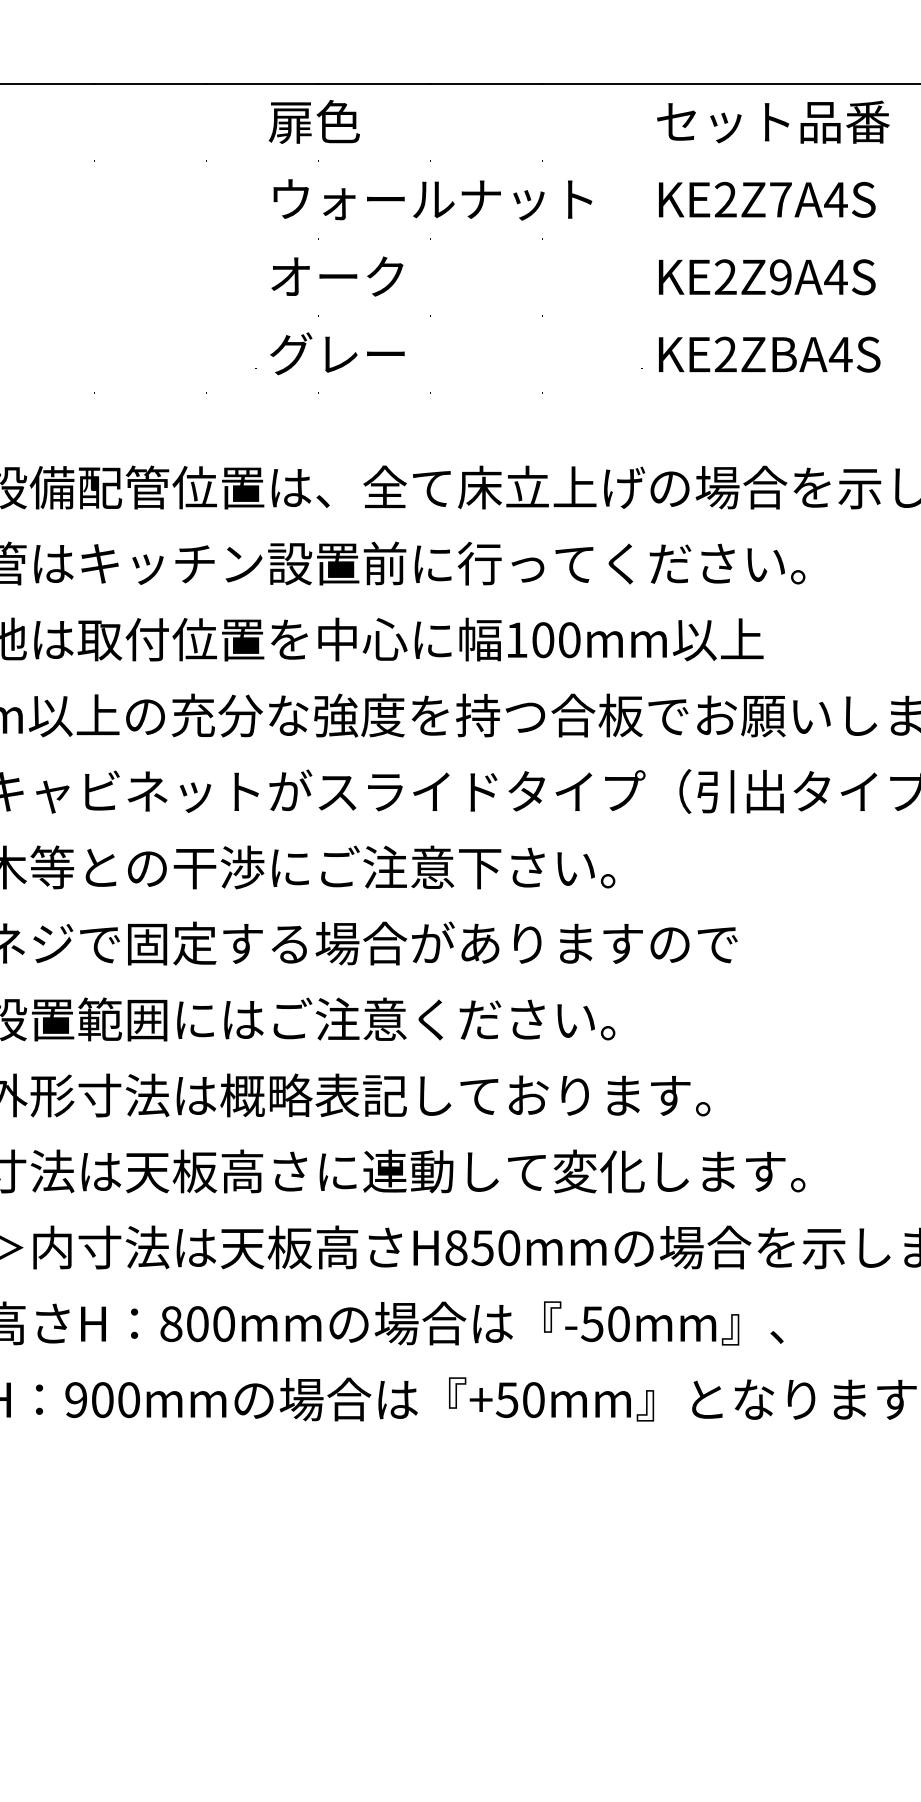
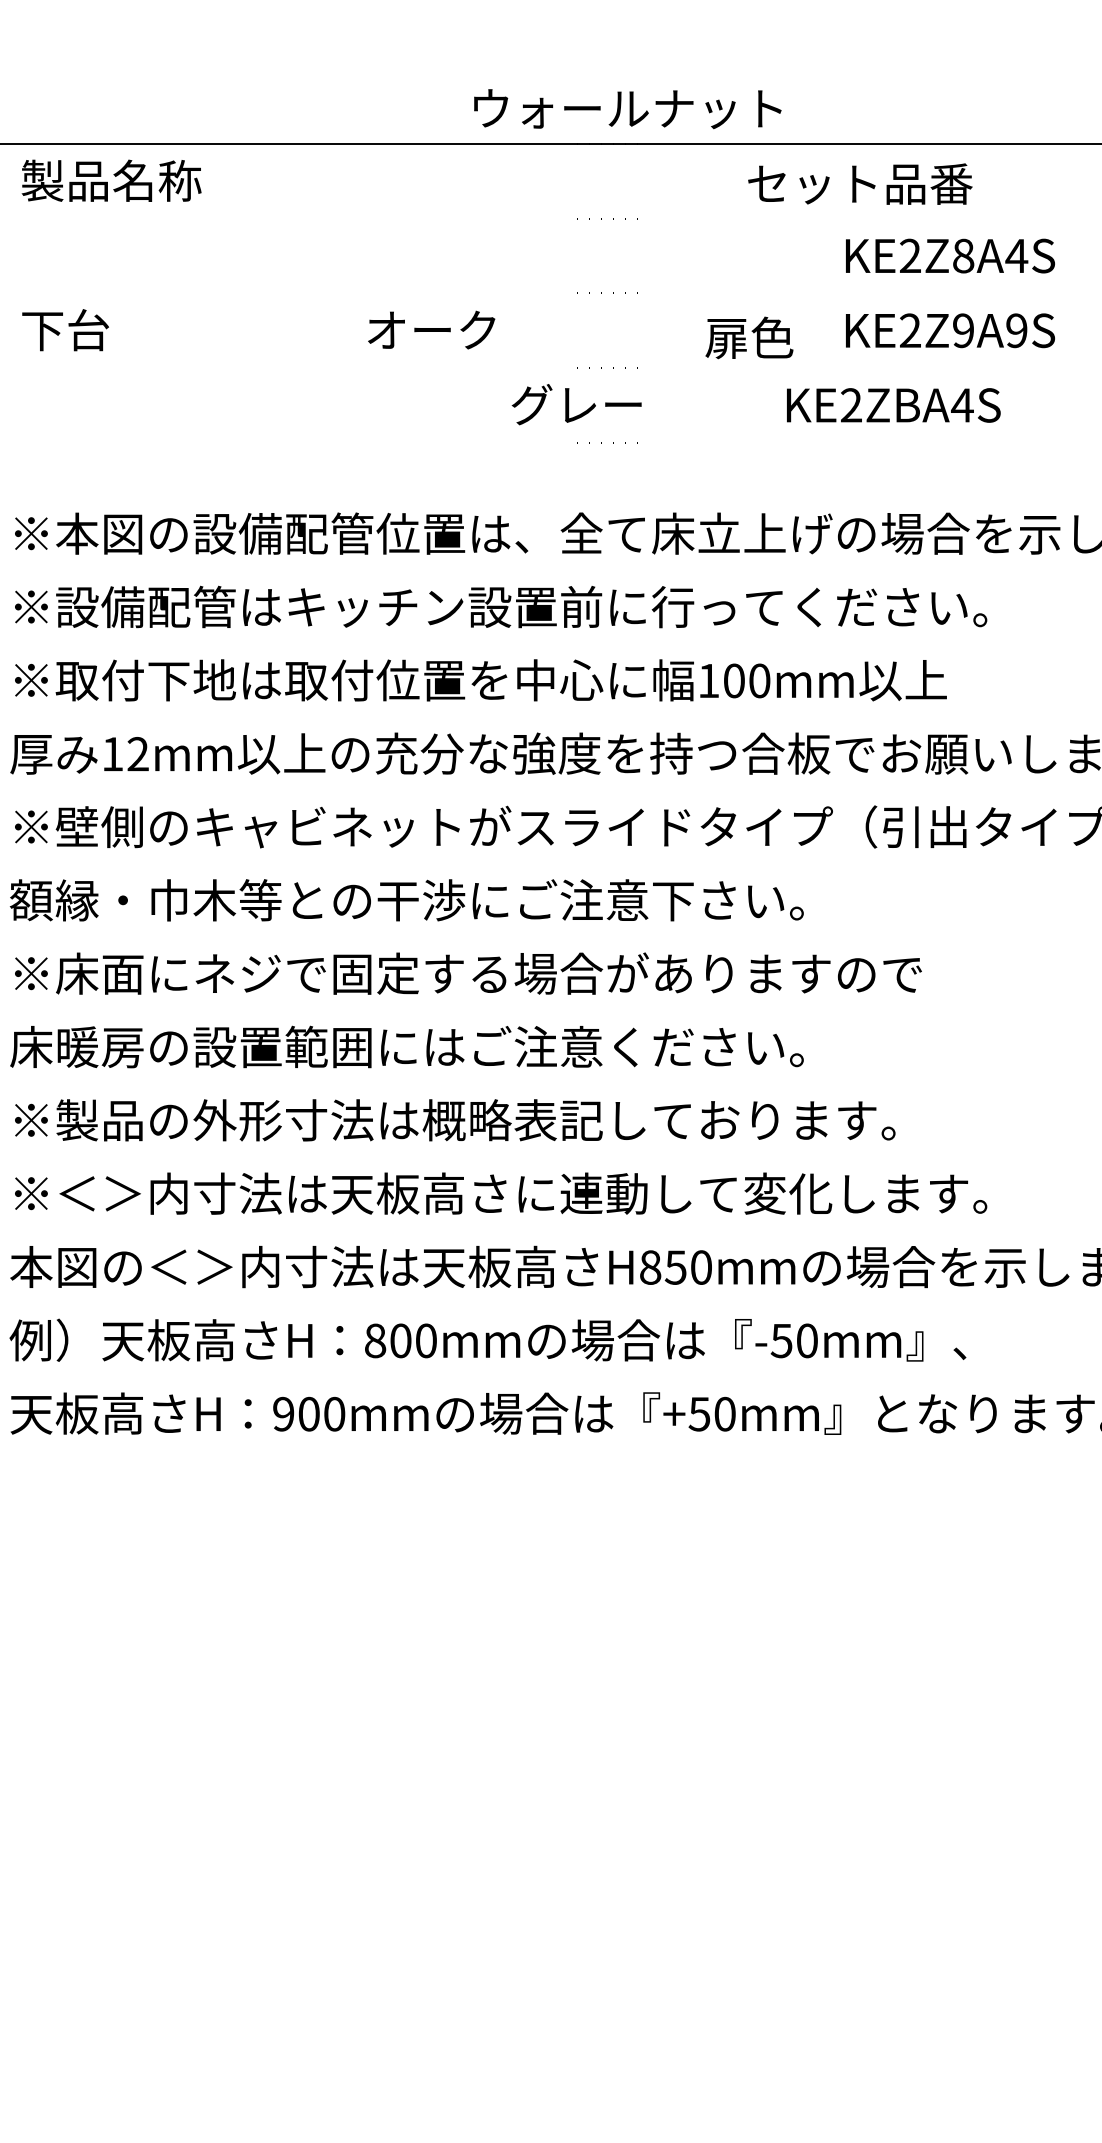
text: (314, 121) -> (749, 337), moved
text: (773, 121) -> (860, 183), moved
text: (780, 199) -> (963, 255), KE2Z7A4S -> KE2Z8A4S
text: (432, 200) -> (627, 109), moved
text: (337, 275) -> (431, 329), moved
text: (835, 276) -> (1016, 330), KE2Z9A4S -> KE2Z9A9S
text: (337, 353) -> (576, 404), moved
text: (769, 354) -> (893, 405), moved

